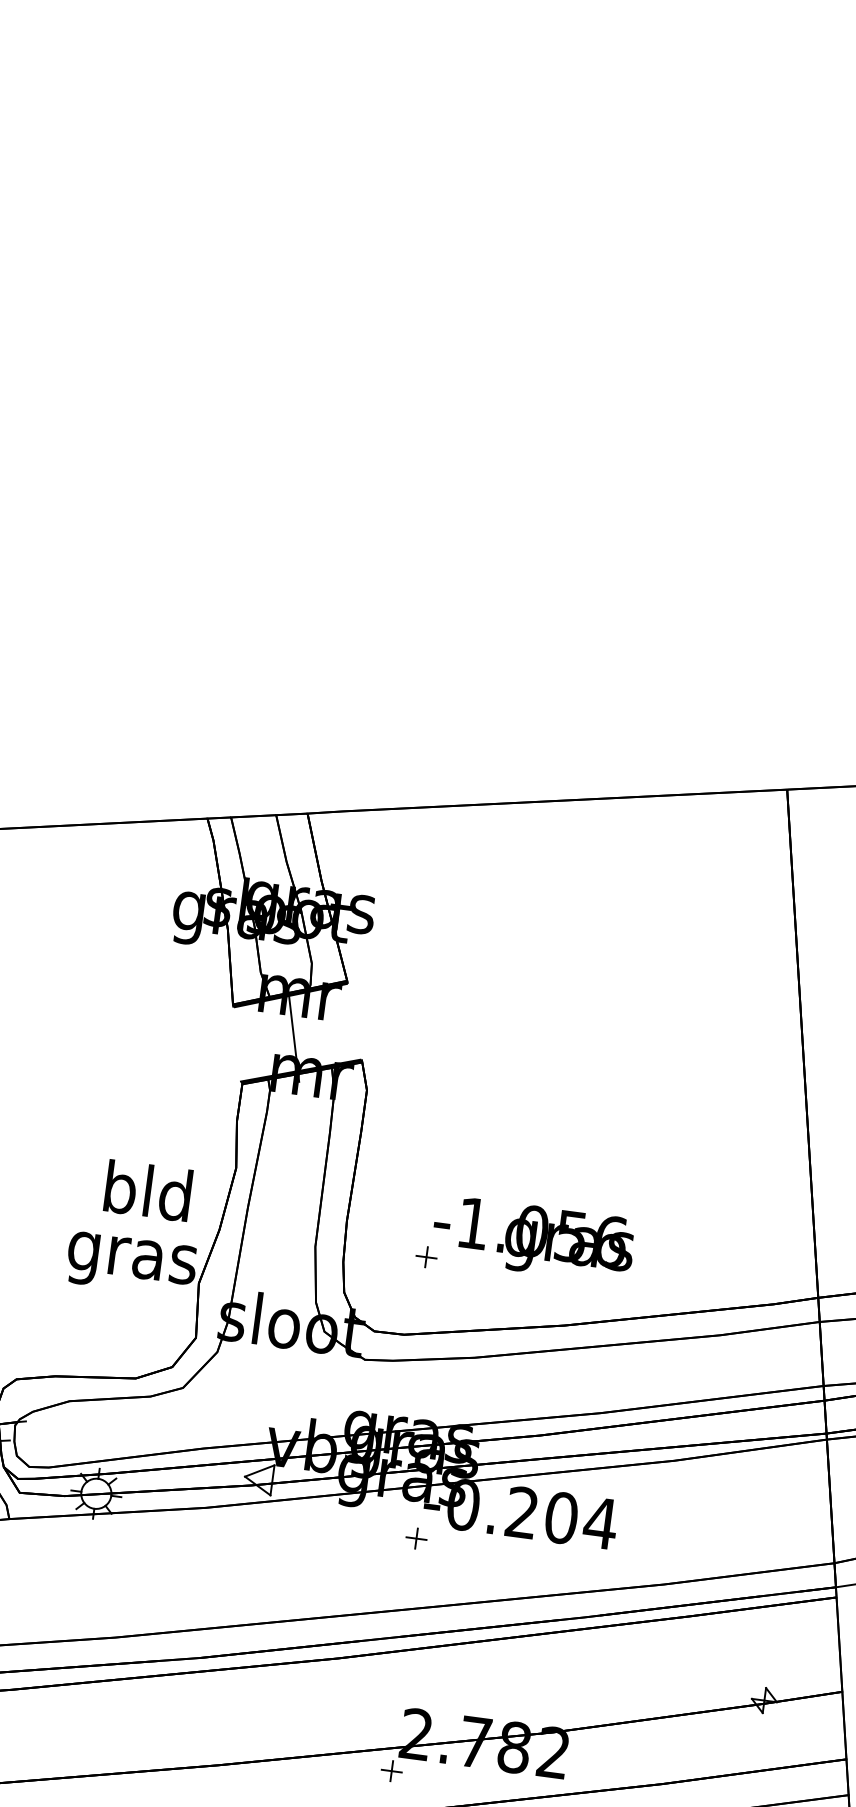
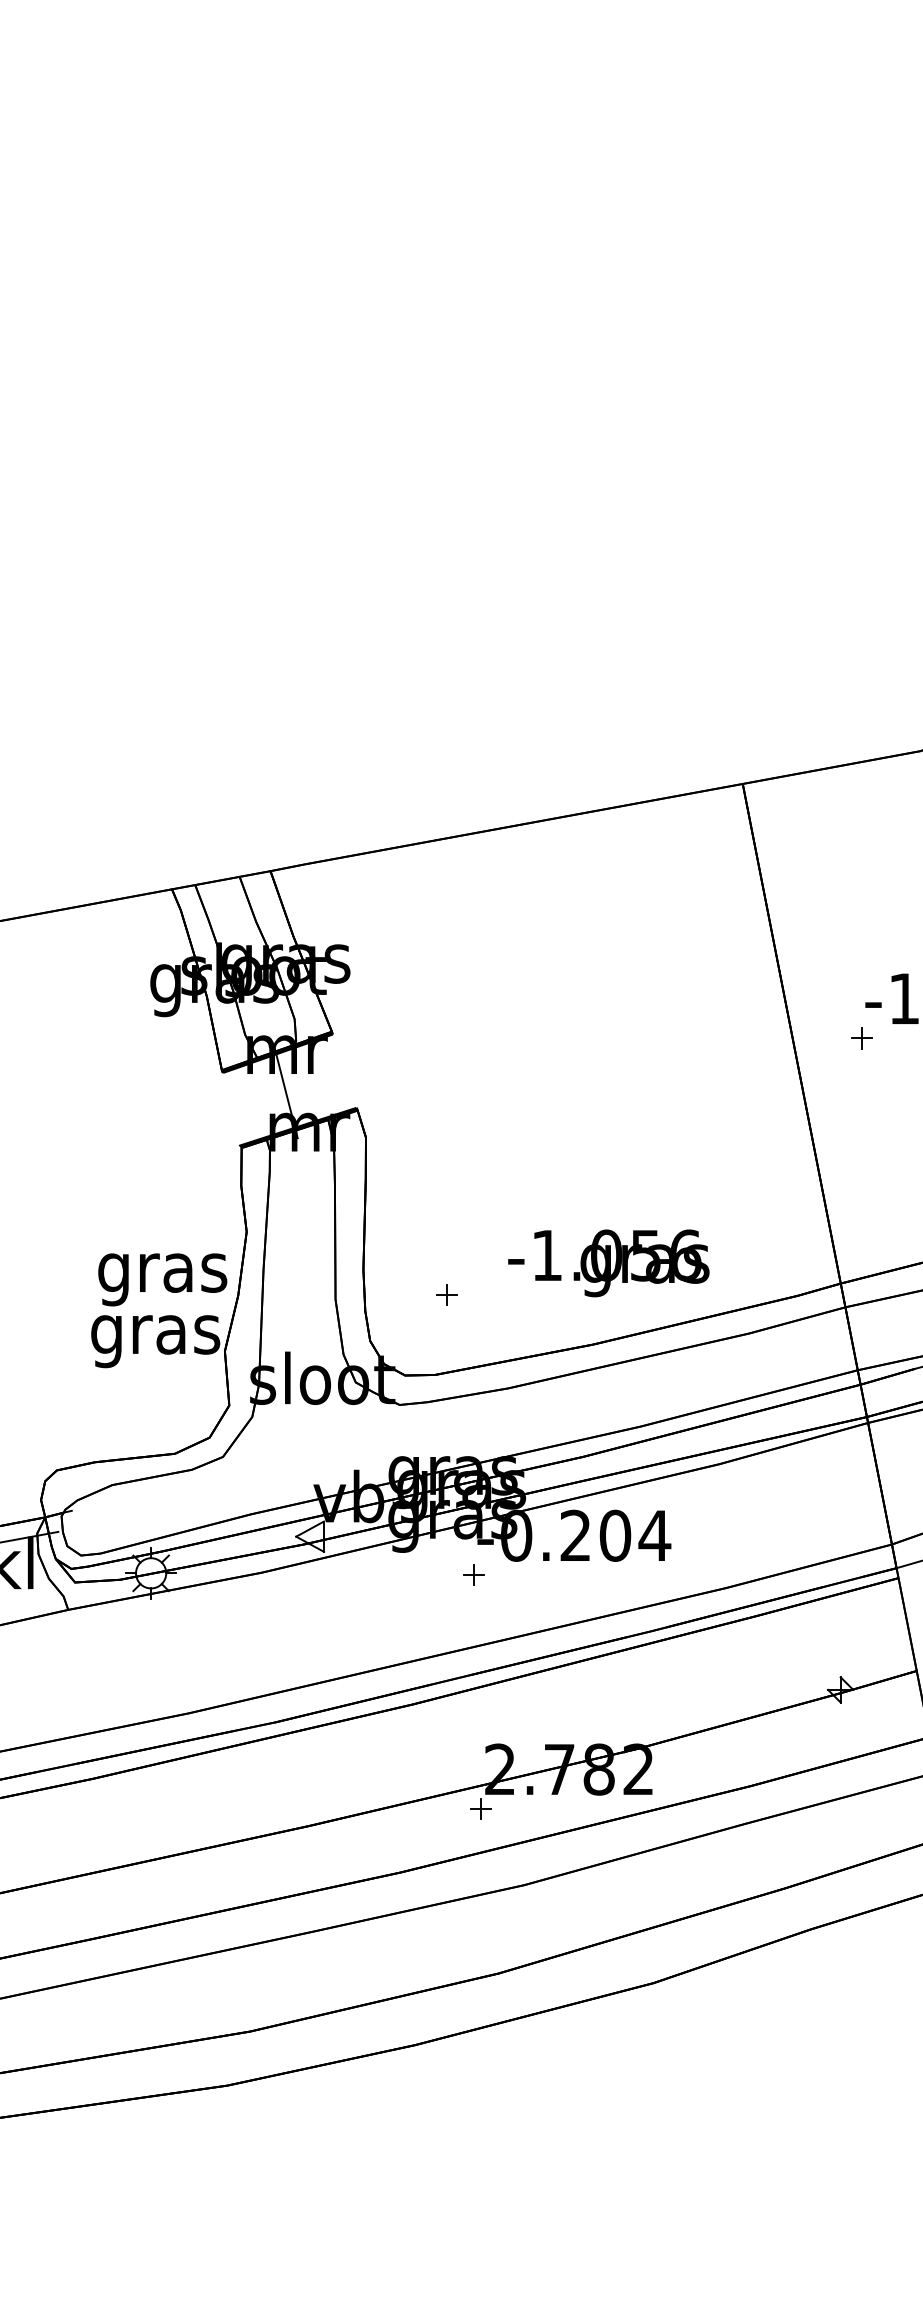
text: (147, 1197) -> (162, 1272), bld -> gras
text: (533, 1239) -> (608, 1263), moved

